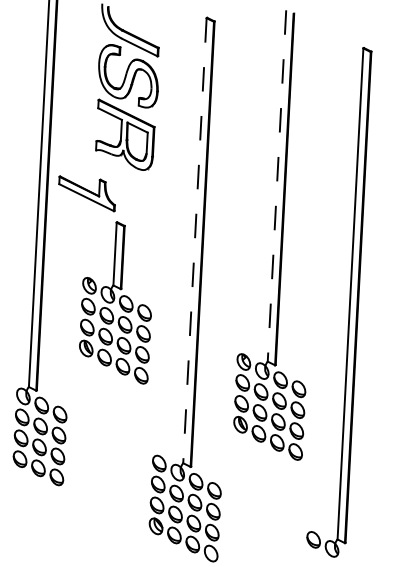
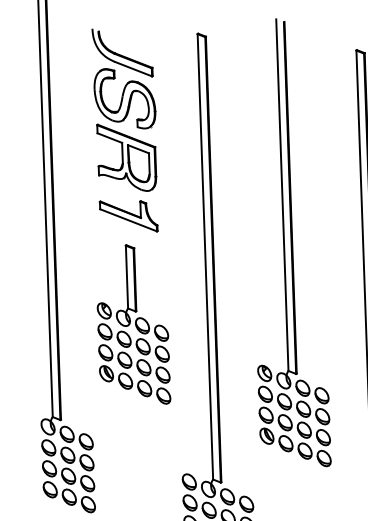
line: (276, 185) -> (281, 194), dashed -> solid
part: (86, 193) -> (128, 216), moved
line: (194, 240) -> (204, 256), dashed -> solid

